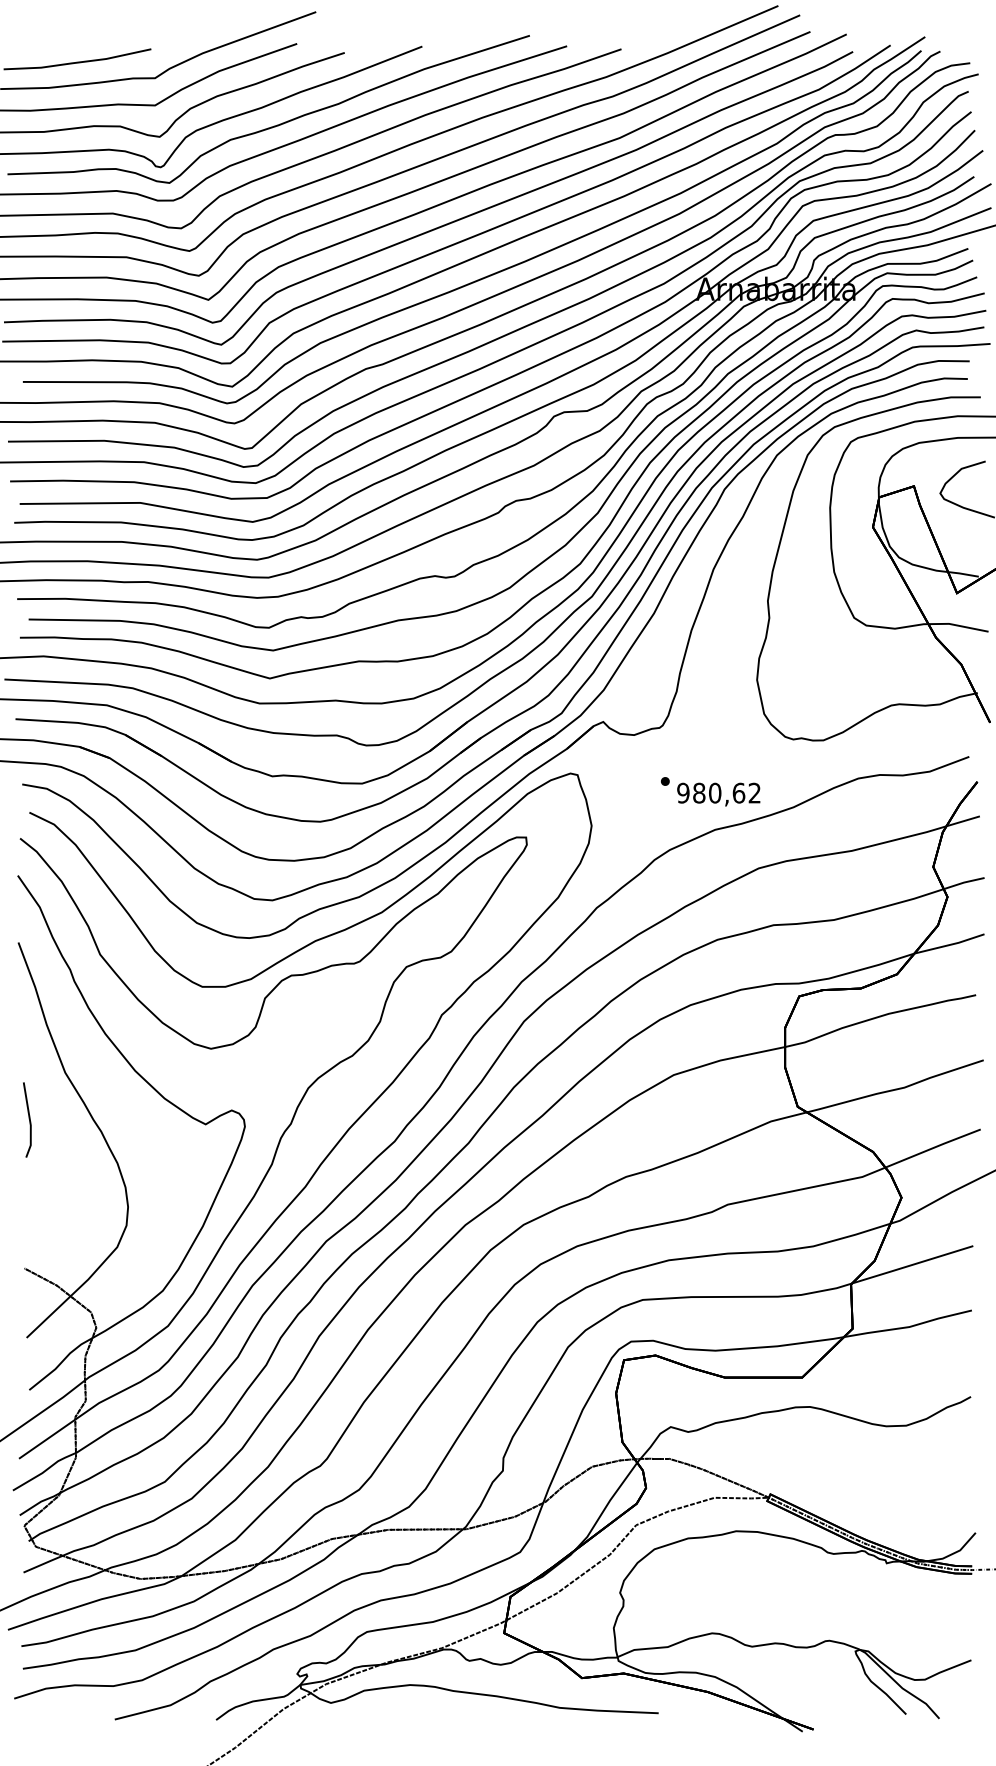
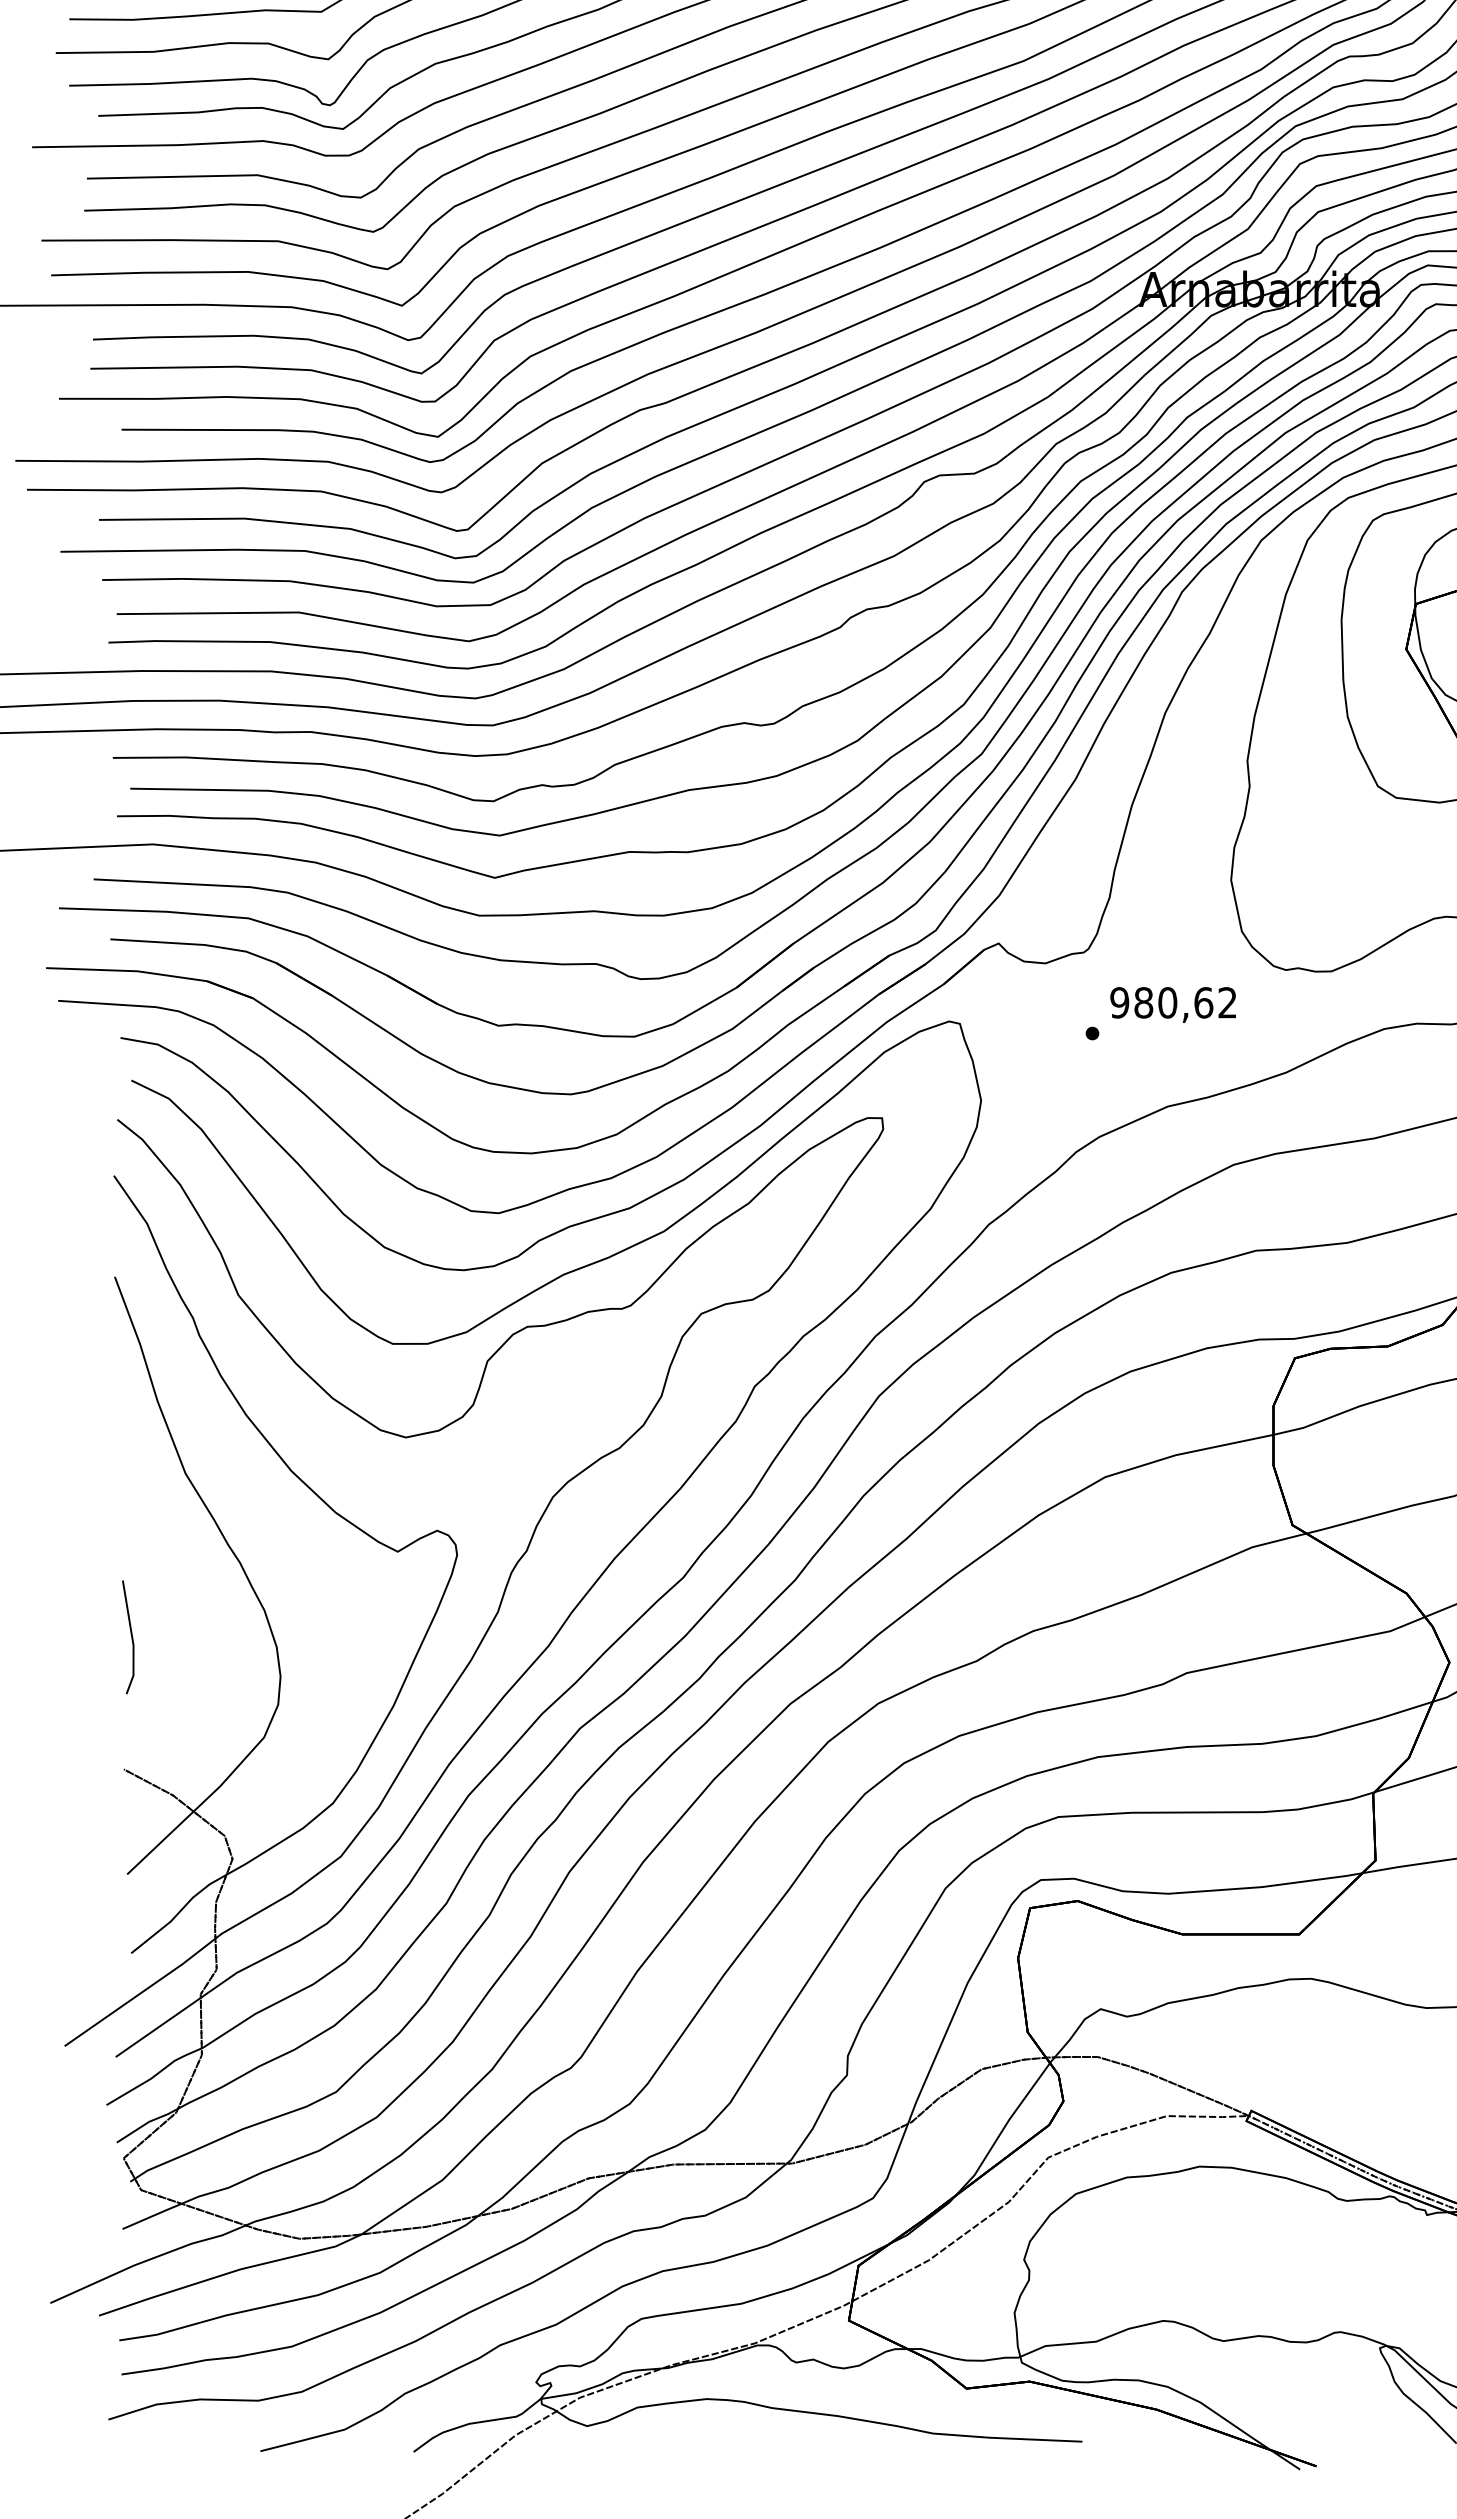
text: (718, 794) -> (1172, 1004), moved
line: (28, 1118) -> (130, 1635), moved

